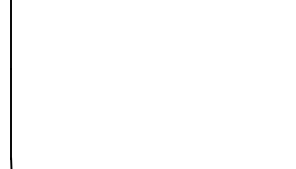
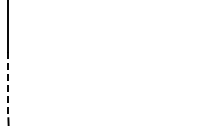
line: (11, 114) -> (8, 85), solid -> dashed

